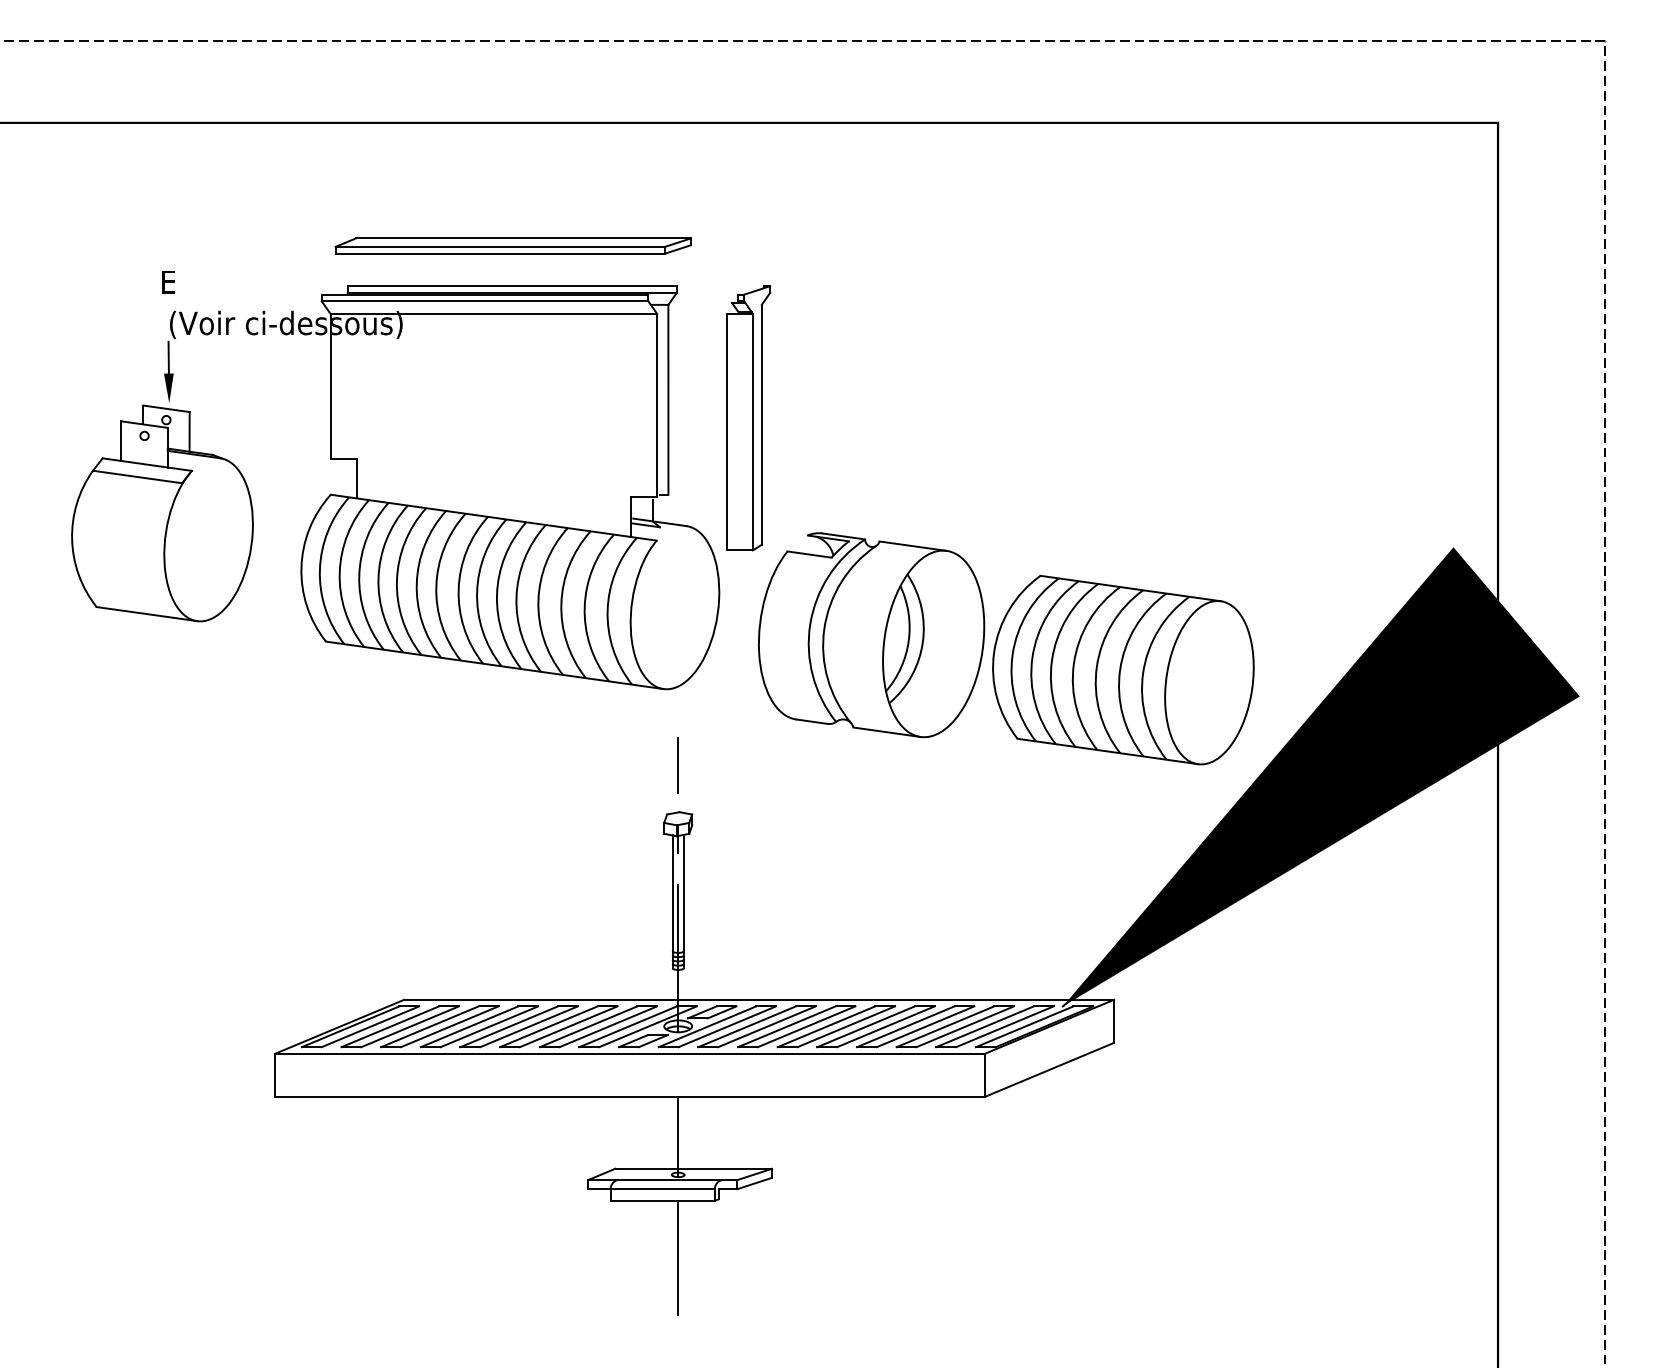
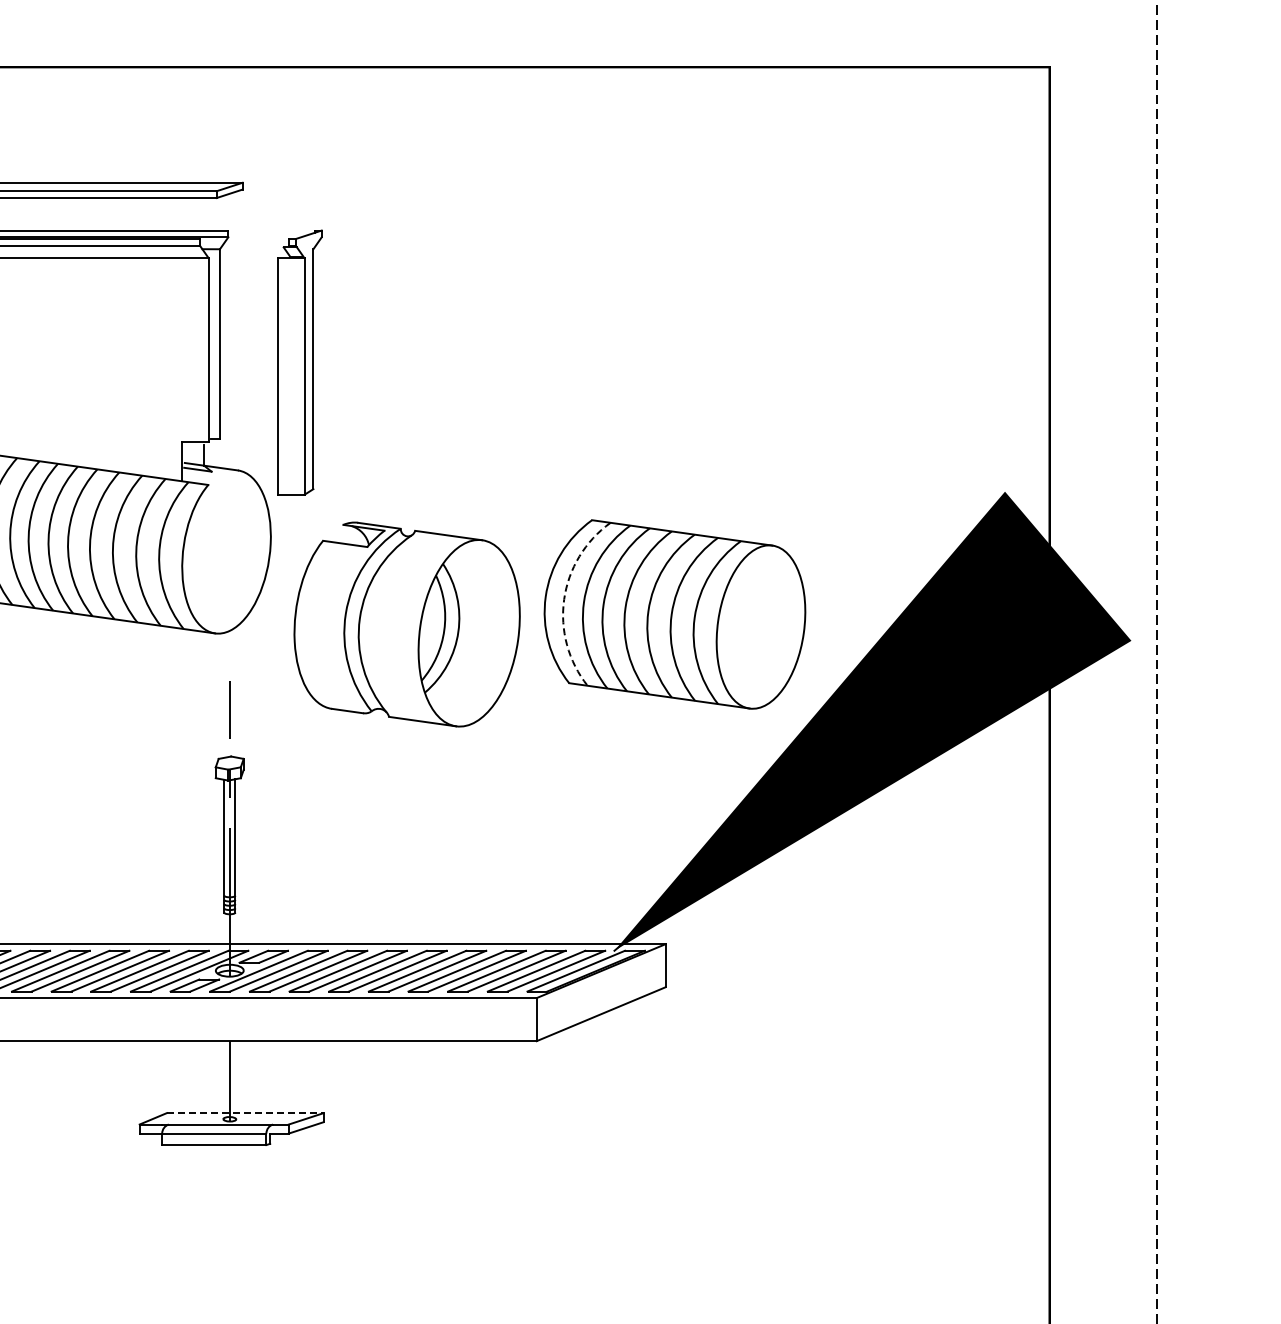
part: (871, 635) -> (407, 624), moved
arc: (1012, 655) -> (564, 599), solid -> dashed
line: (694, 1168) -> (246, 1112), solid -> dashed
line: (678, 1258) -> (230, 1202), removed

